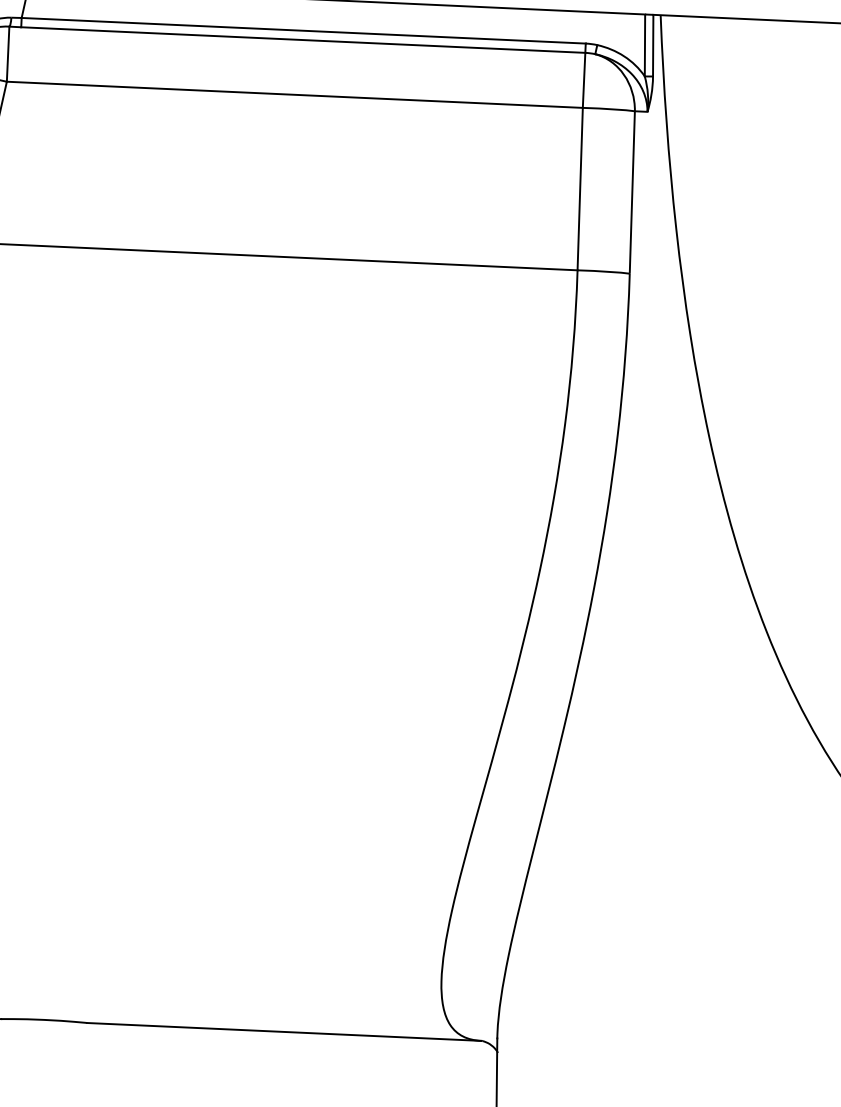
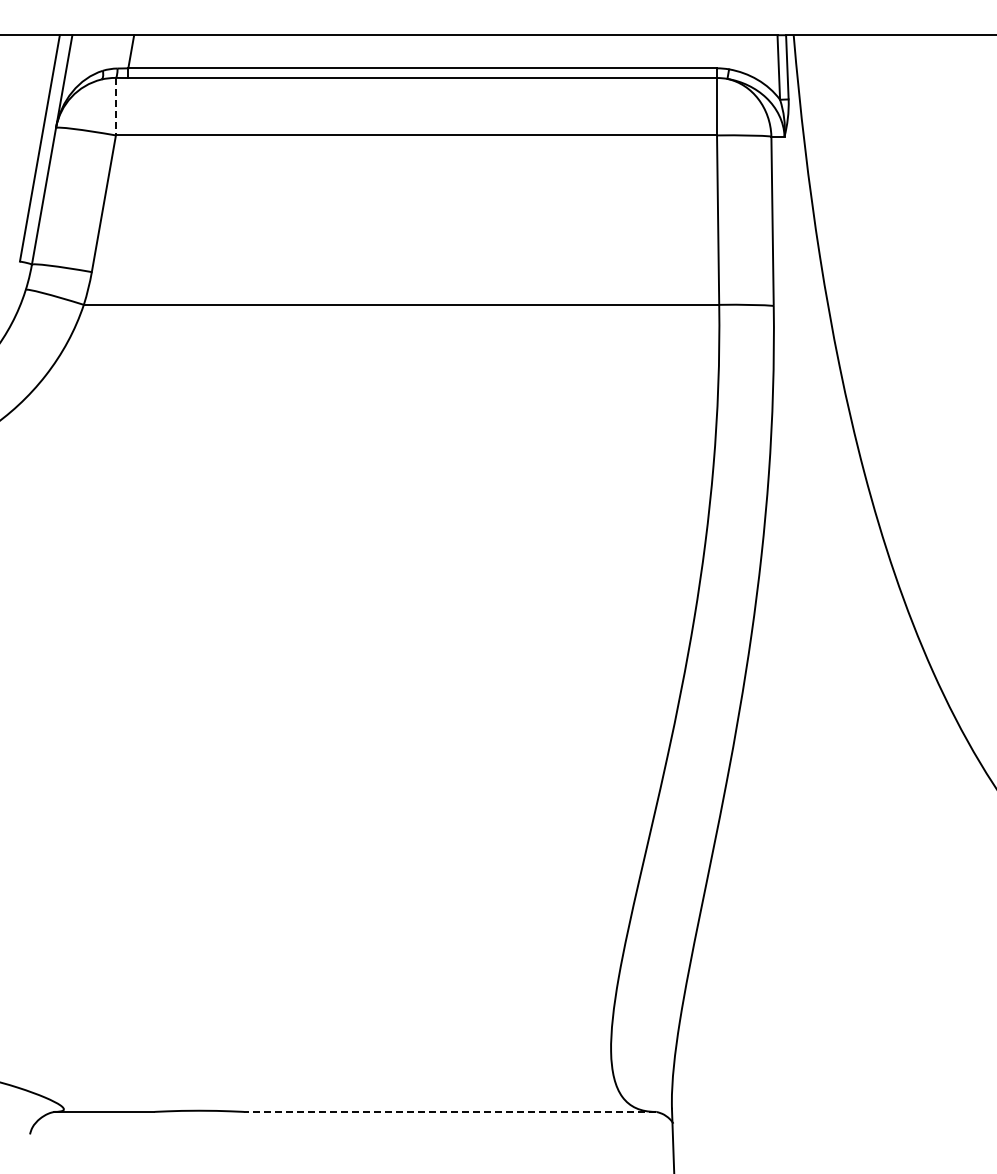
line: (7, 53) -> (115, 106), solid -> dashed
line: (284, 1031) -> (449, 1111), solid -> dashed

